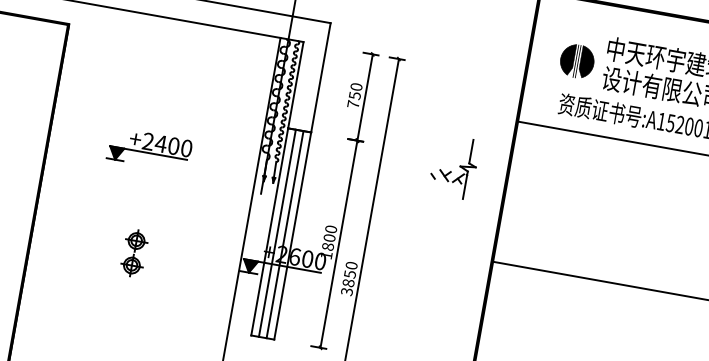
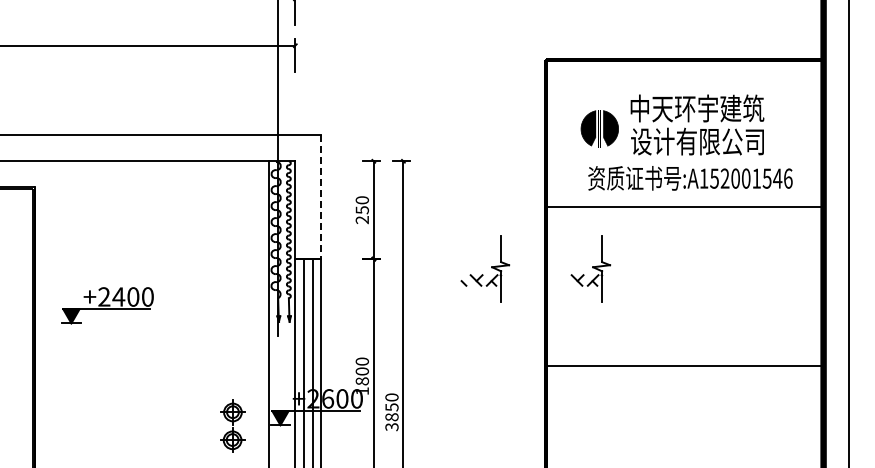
line: (320, 78) -> (321, 197), solid -> dashed
text: (352, 104) -> (361, 220), 750 -> 250
part: (149, 149) -> (107, 305), moved
part: (547, 183) -> (590, 268), added
part: (134, 252) -> (232, 425), moved

